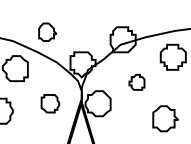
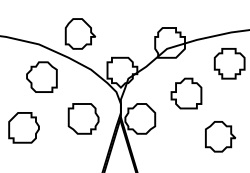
part: (47, 31) -> (80, 33), size x1.43
part: (136, 82) -> (186, 93), size x1.67
part: (50, 103) -> (83, 118), size x1.43

